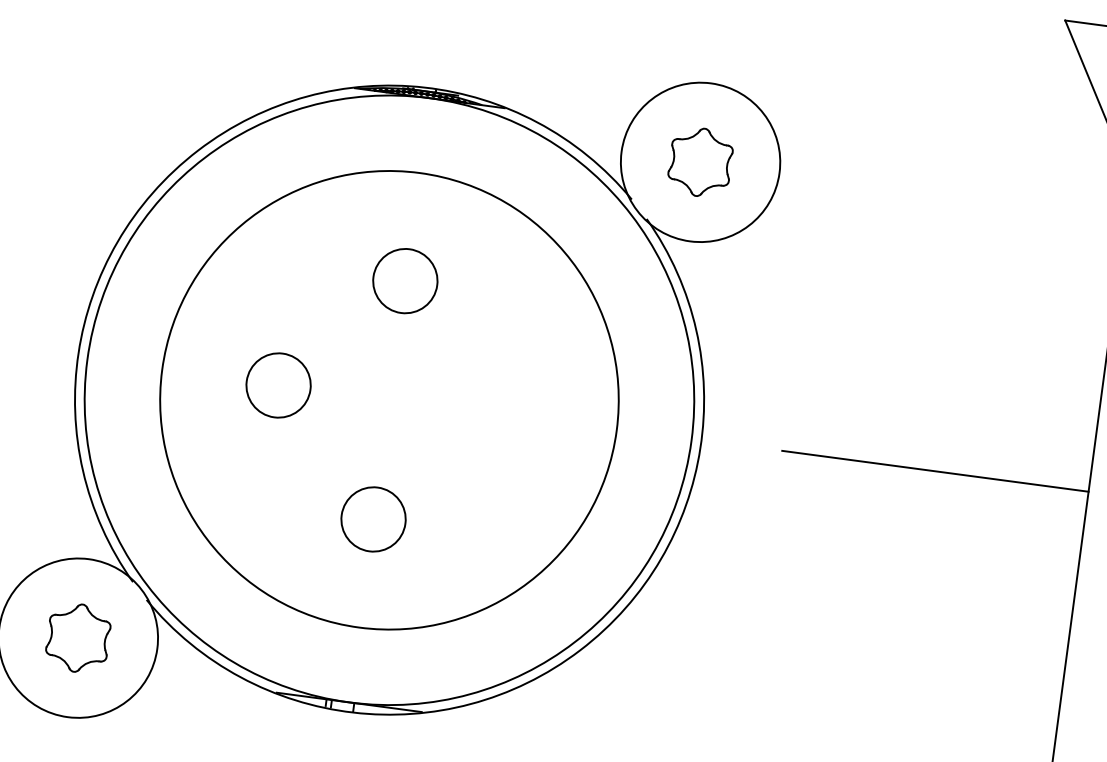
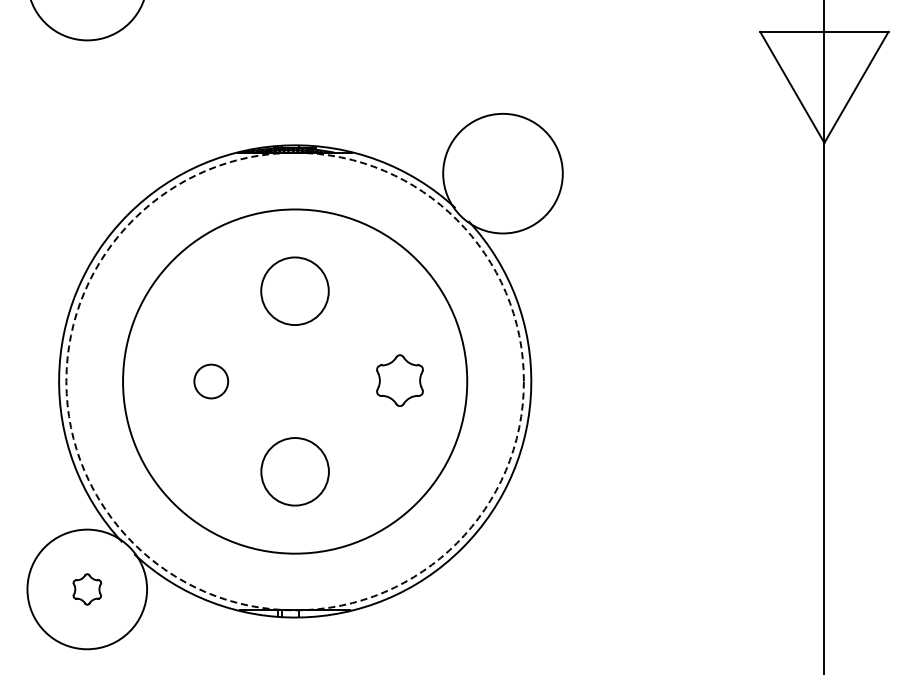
part: (699, 162) -> (399, 380), moved
circle: (405, 281) -> (295, 291), size x1.4
circle: (279, 385) -> (211, 381), size x0.7
circle: (388, 400) -> (294, 381), solid -> dashed
line: (935, 471) -> (708, 380), removed
circle: (374, 519) -> (295, 471), size x1.4
part: (78, 638) -> (87, 589), size x0.6

